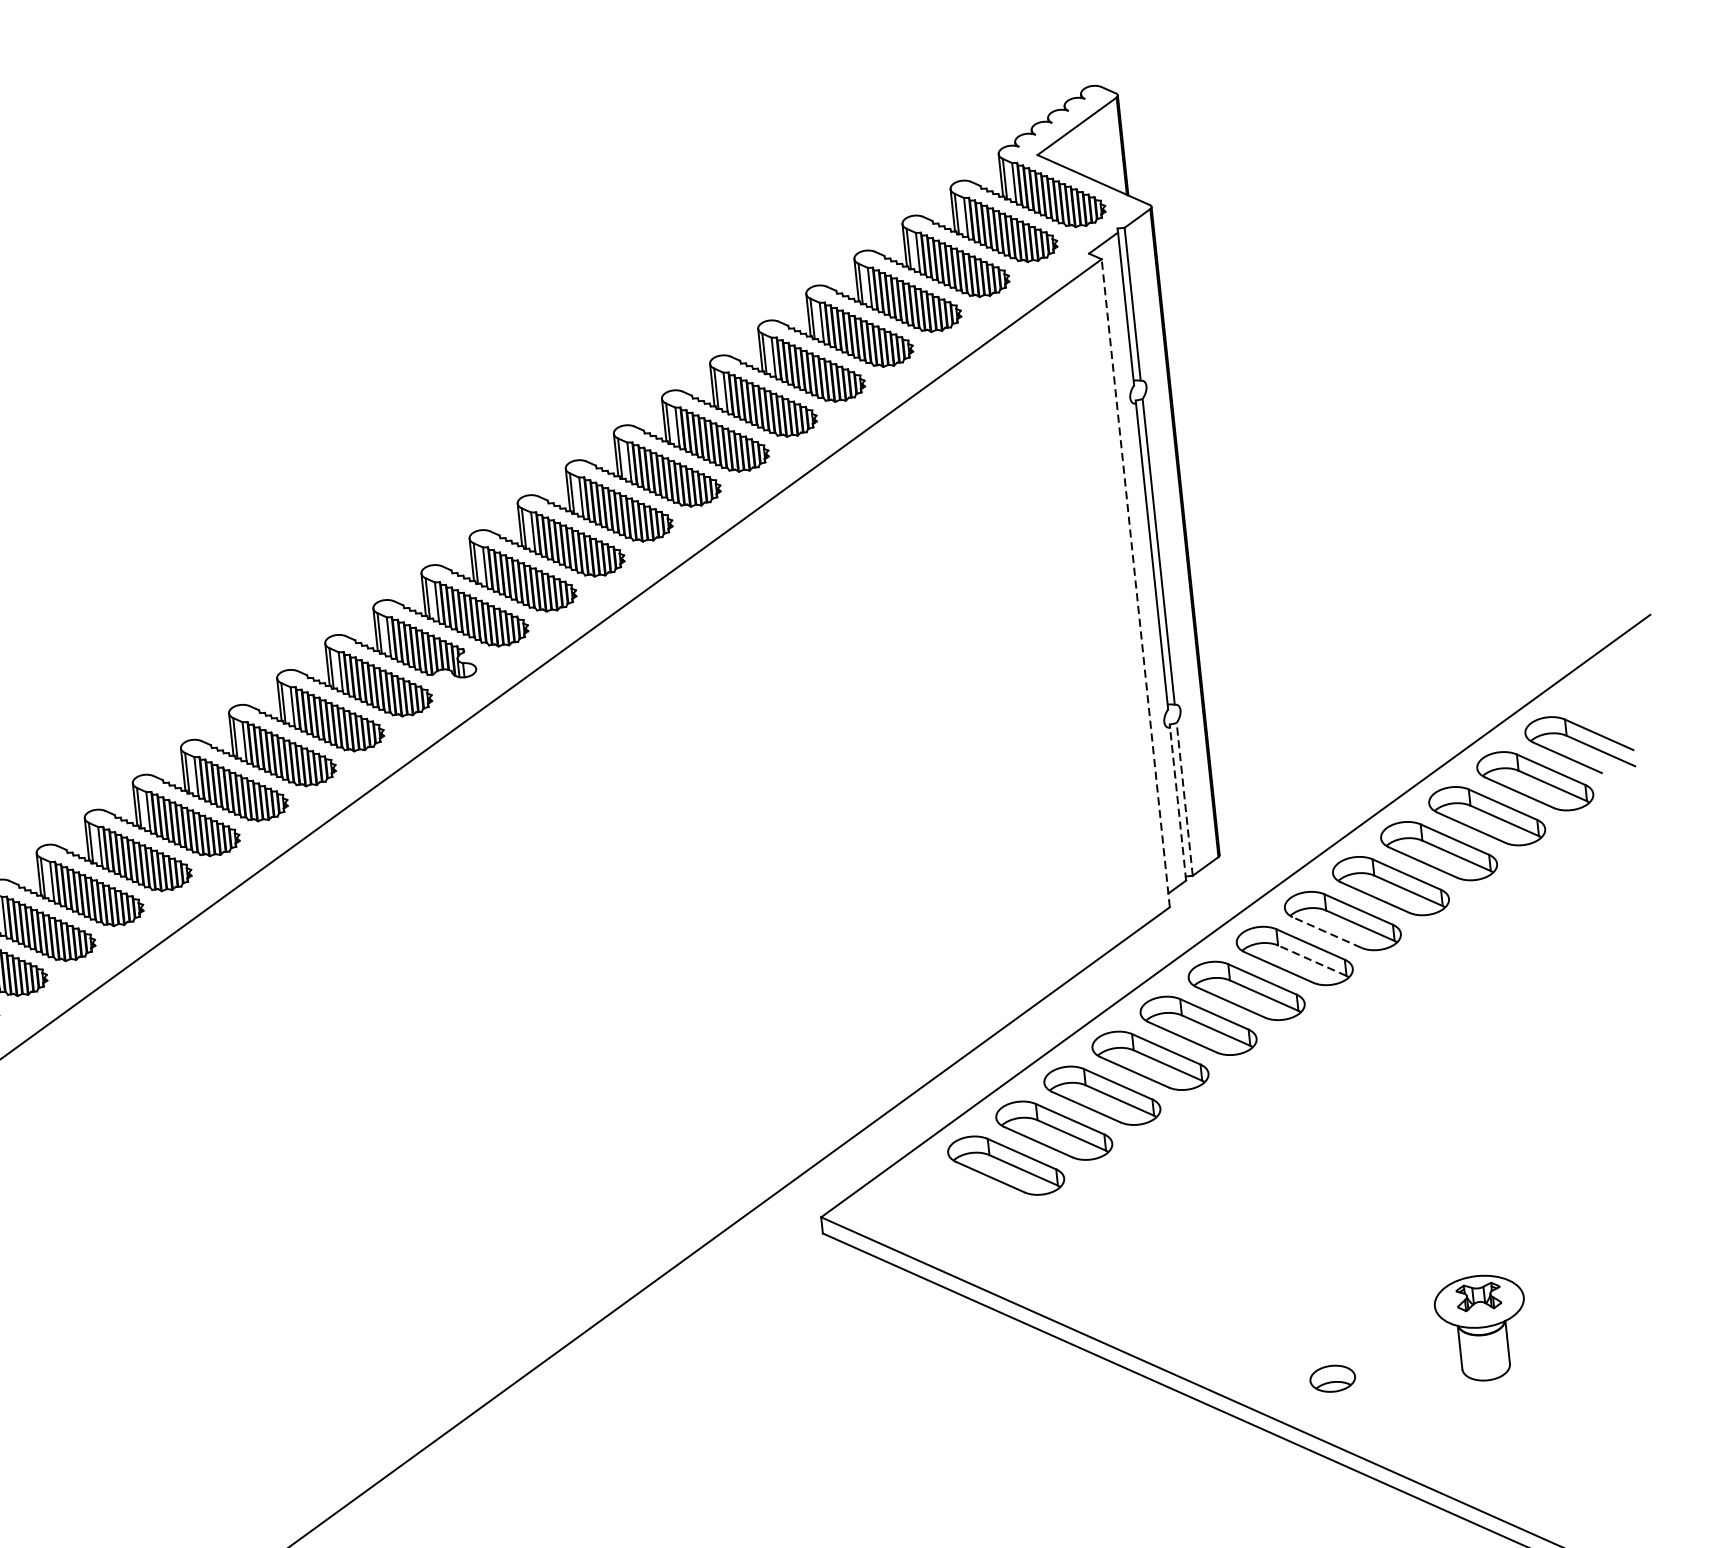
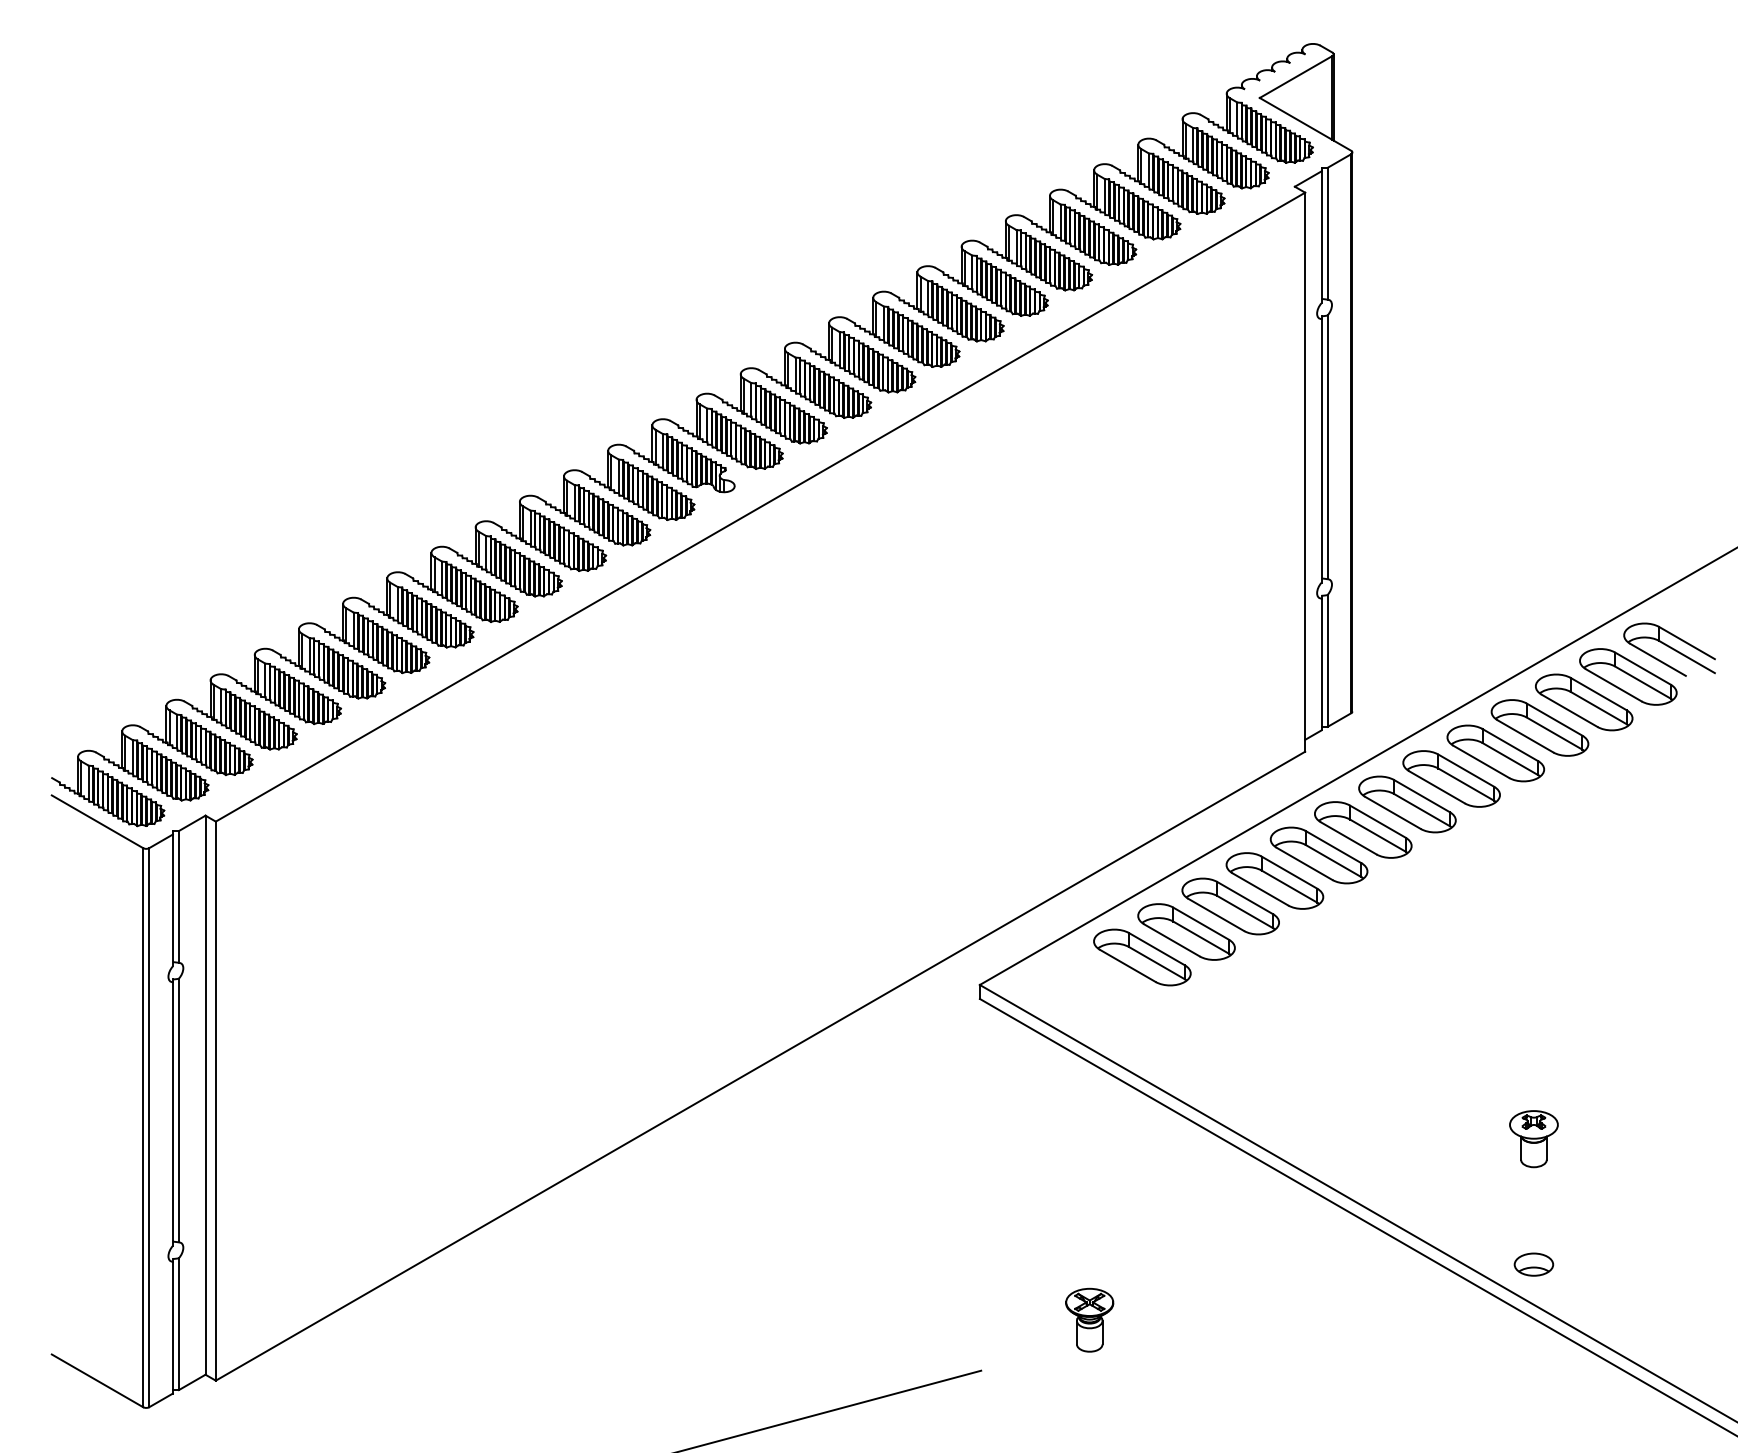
line: (1136, 583) -> (1305, 472), dashed -> solid
line: (1184, 798) -> (1327, 660), dashed -> solid
line: (1178, 804) -> (1321, 664), dashed -> solid
line: (1326, 932) -> (1436, 787), dashed -> solid
line: (1311, 960) -> (1421, 809), dashed -> solid
part: (1481, 1328) -> (1533, 1139), size x0.62
part: (1332, 1378) -> (1533, 1264), moved

